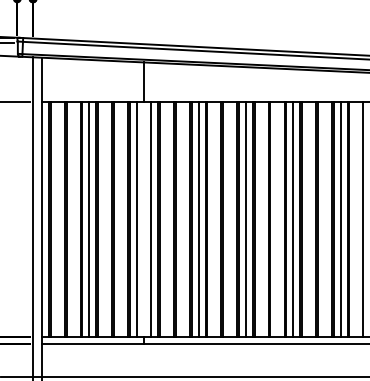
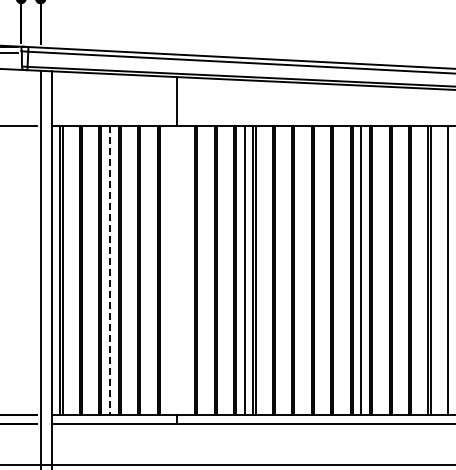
line: (89, 219) -> (110, 270), solid -> dashed
line: (136, 219) -> (168, 270), removed
line: (151, 219) -> (186, 270), removed
line: (246, 219) -> (303, 270), removed
line: (340, 219) -> (419, 270), removed

